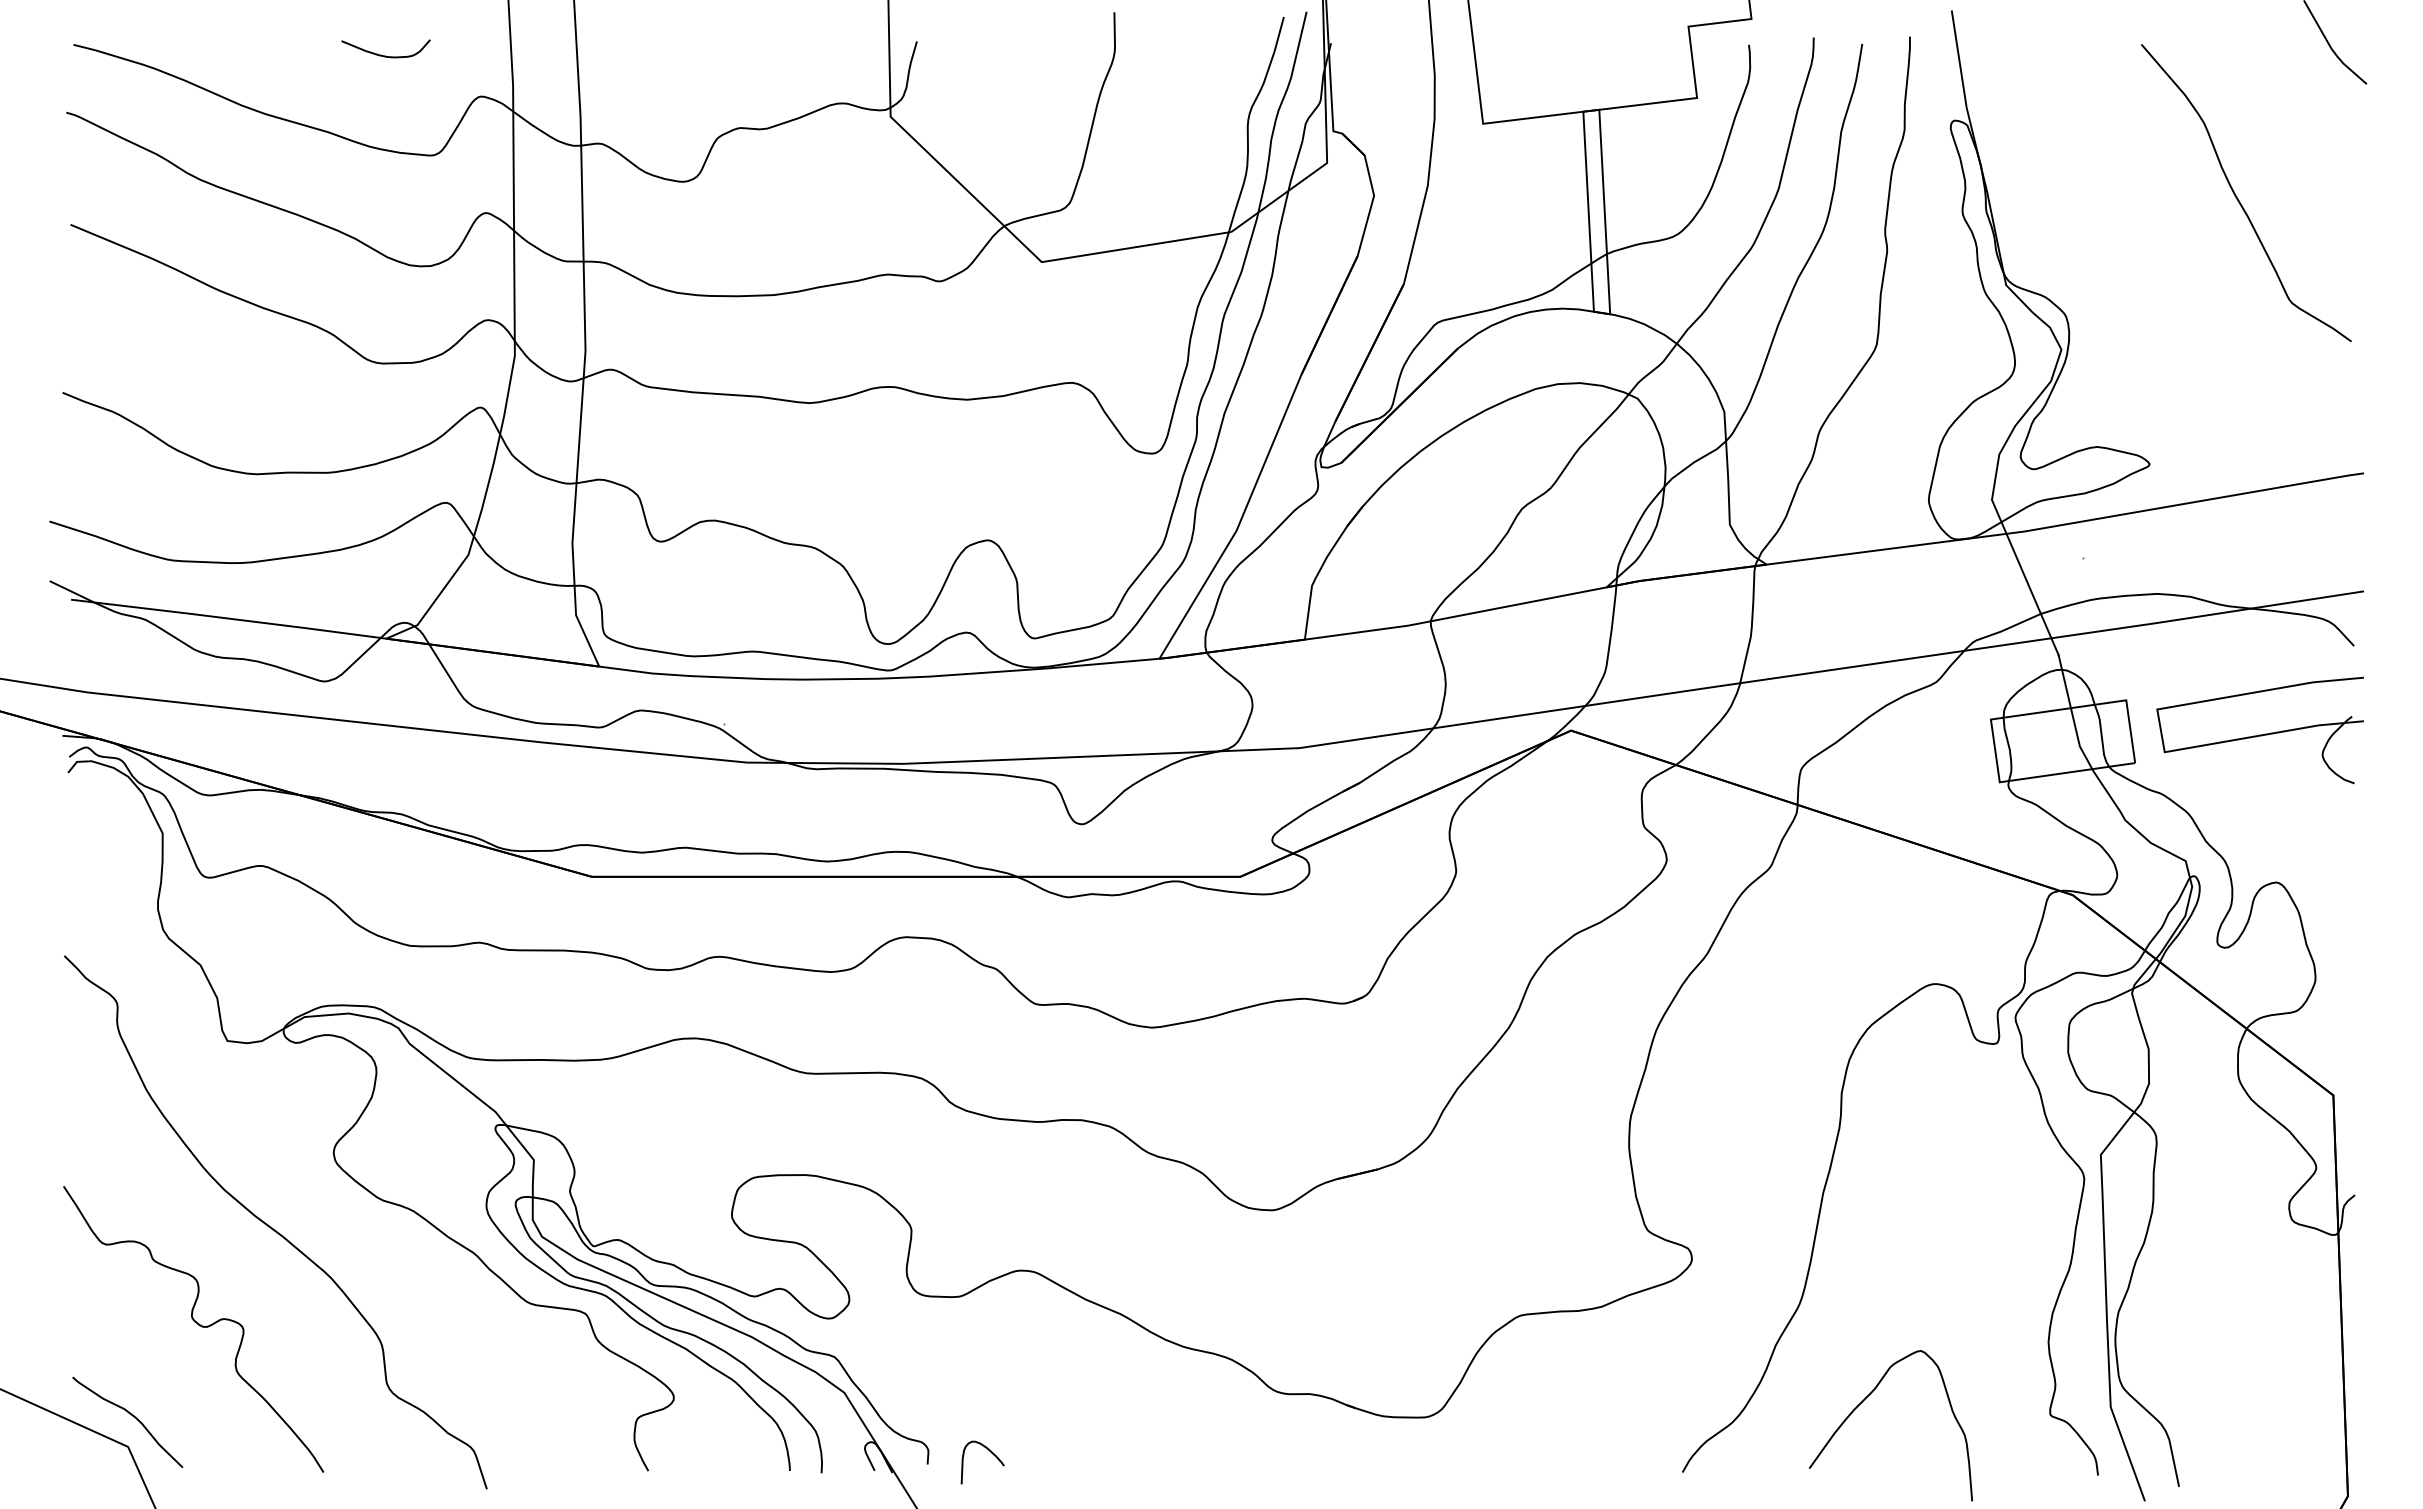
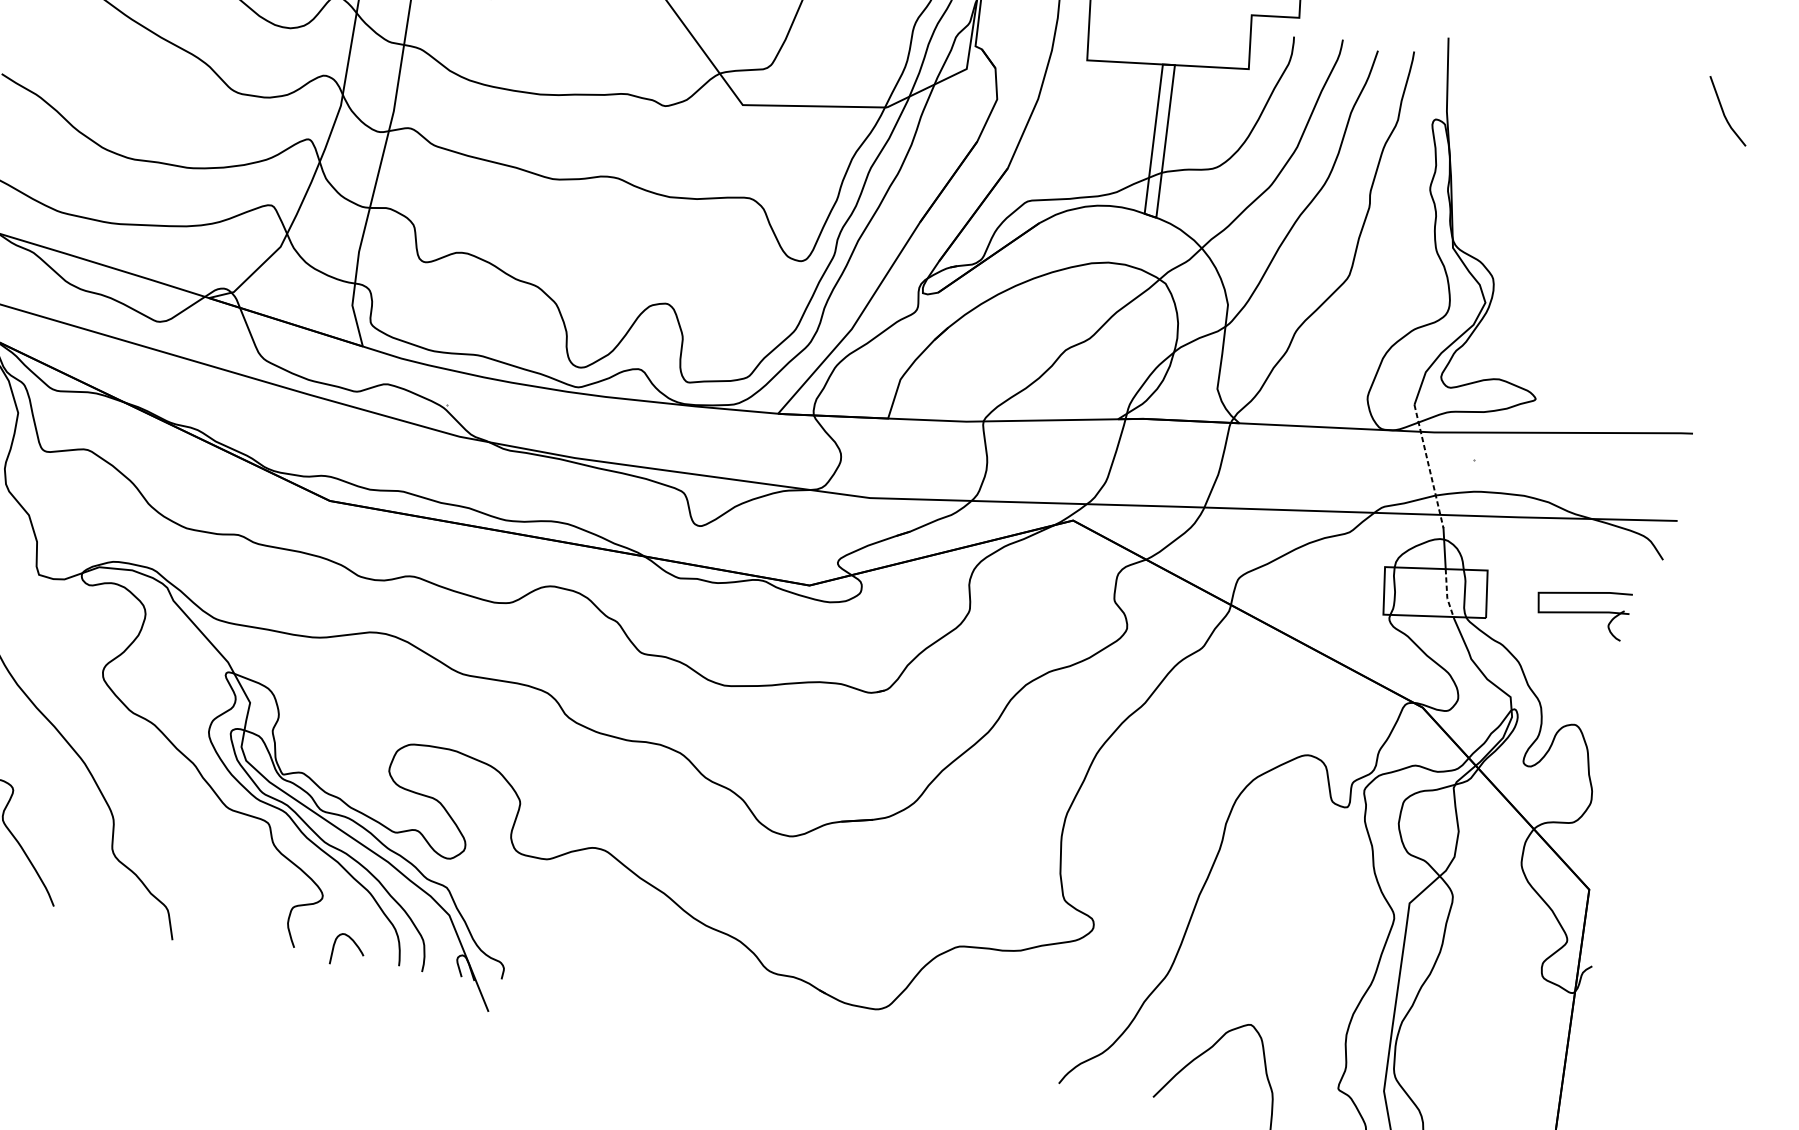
curve: (2238, 198) -> (1636, 214), removed
line: (2025, 577) -> (1429, 466), solid -> dashed
part: (2259, 729) -> (1582, 609), size x0.6
line: (2078, 740) -> (1447, 594), solid -> dashed
curve: (991, 1453) -> (355, 945), moved

